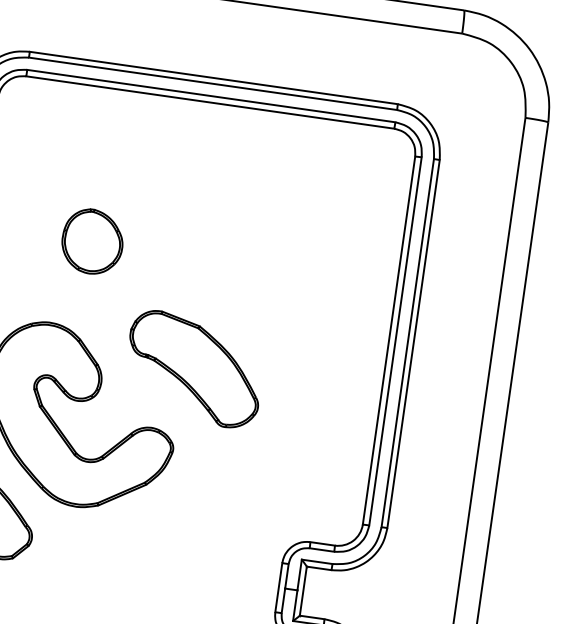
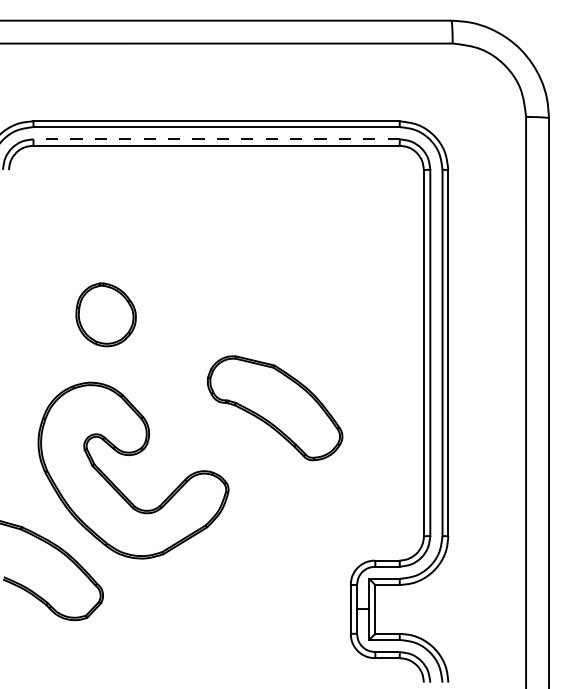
line: (211, 96) -> (216, 139), solid -> dashed
part: (92, 241) -> (105, 314), moved
part: (194, 369) -> (275, 408), moved

